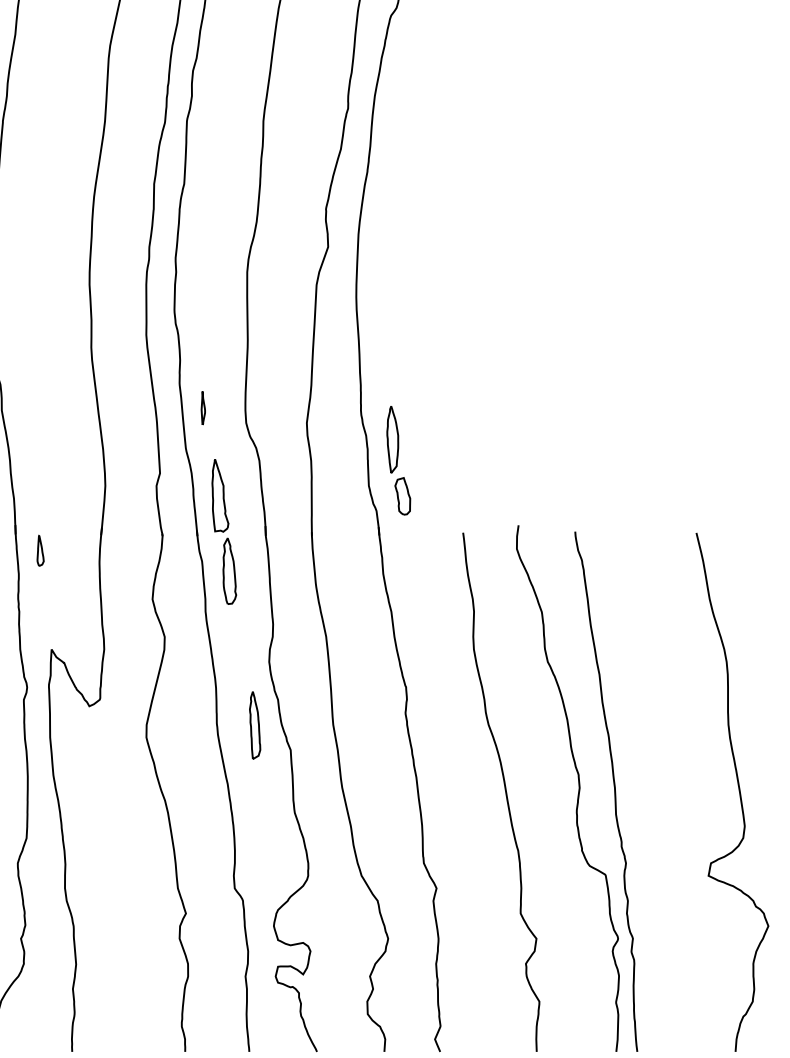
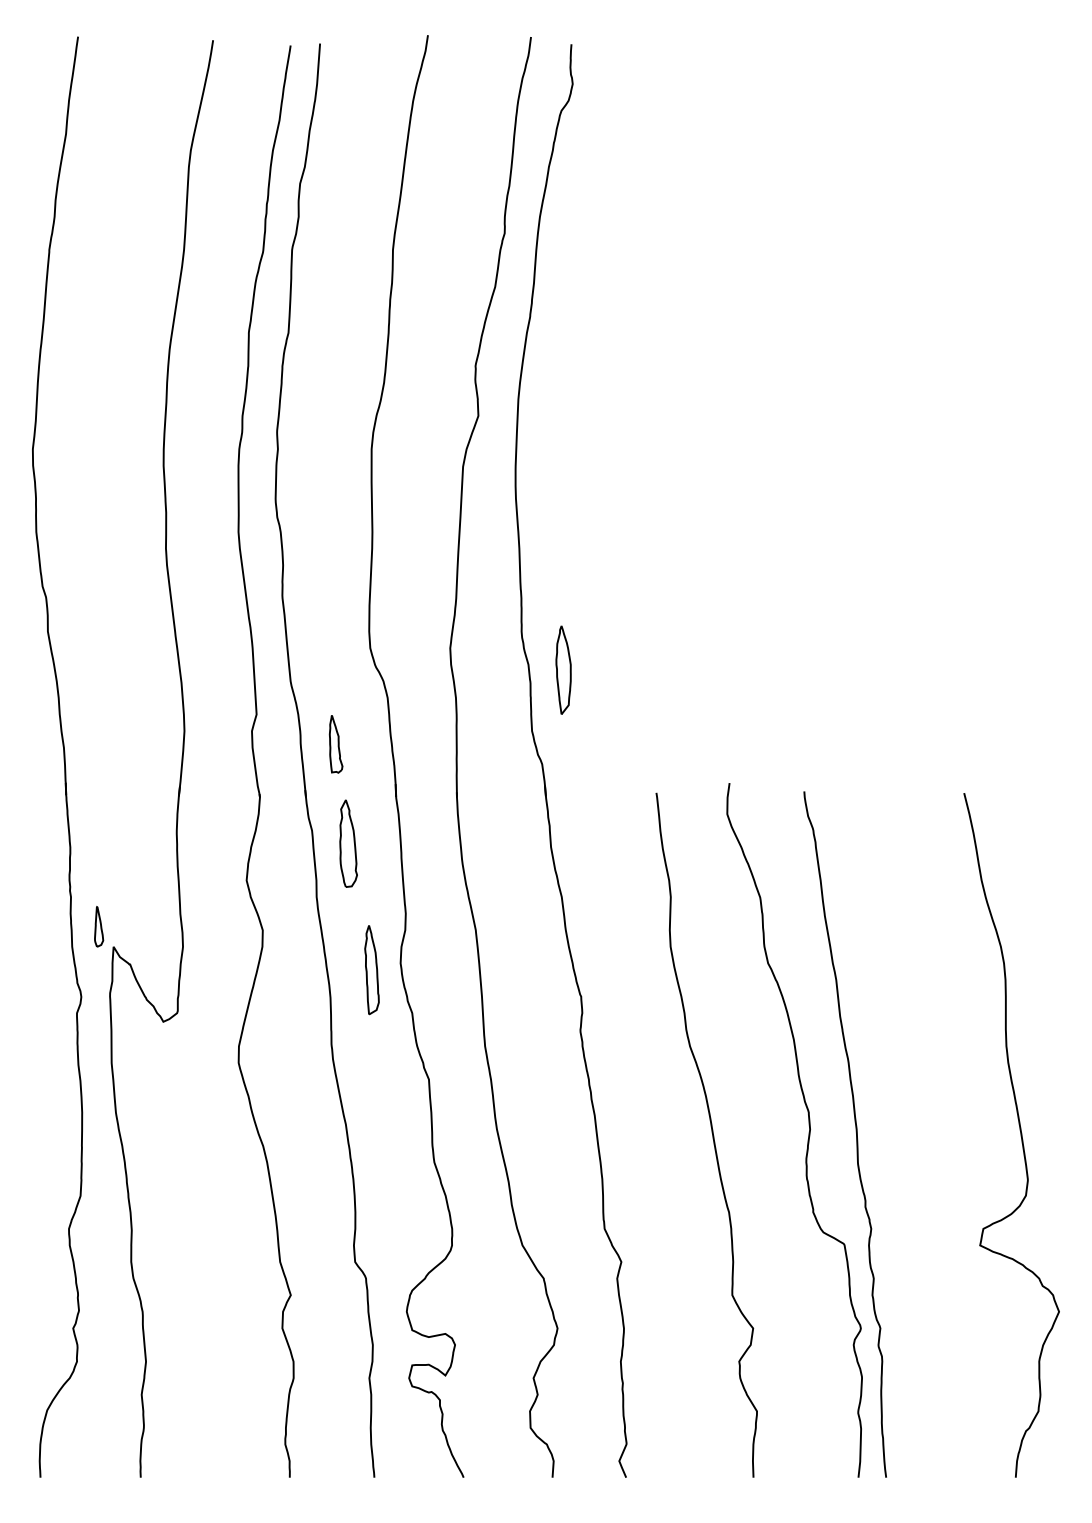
part: (203, 408) -> (313, 628), removed
part: (219, 496) -> (335, 744), size x0.6
part: (402, 496) -> (576, 744), removed
part: (40, 550) -> (99, 926), moved
part: (254, 725) -> (371, 970), moved

